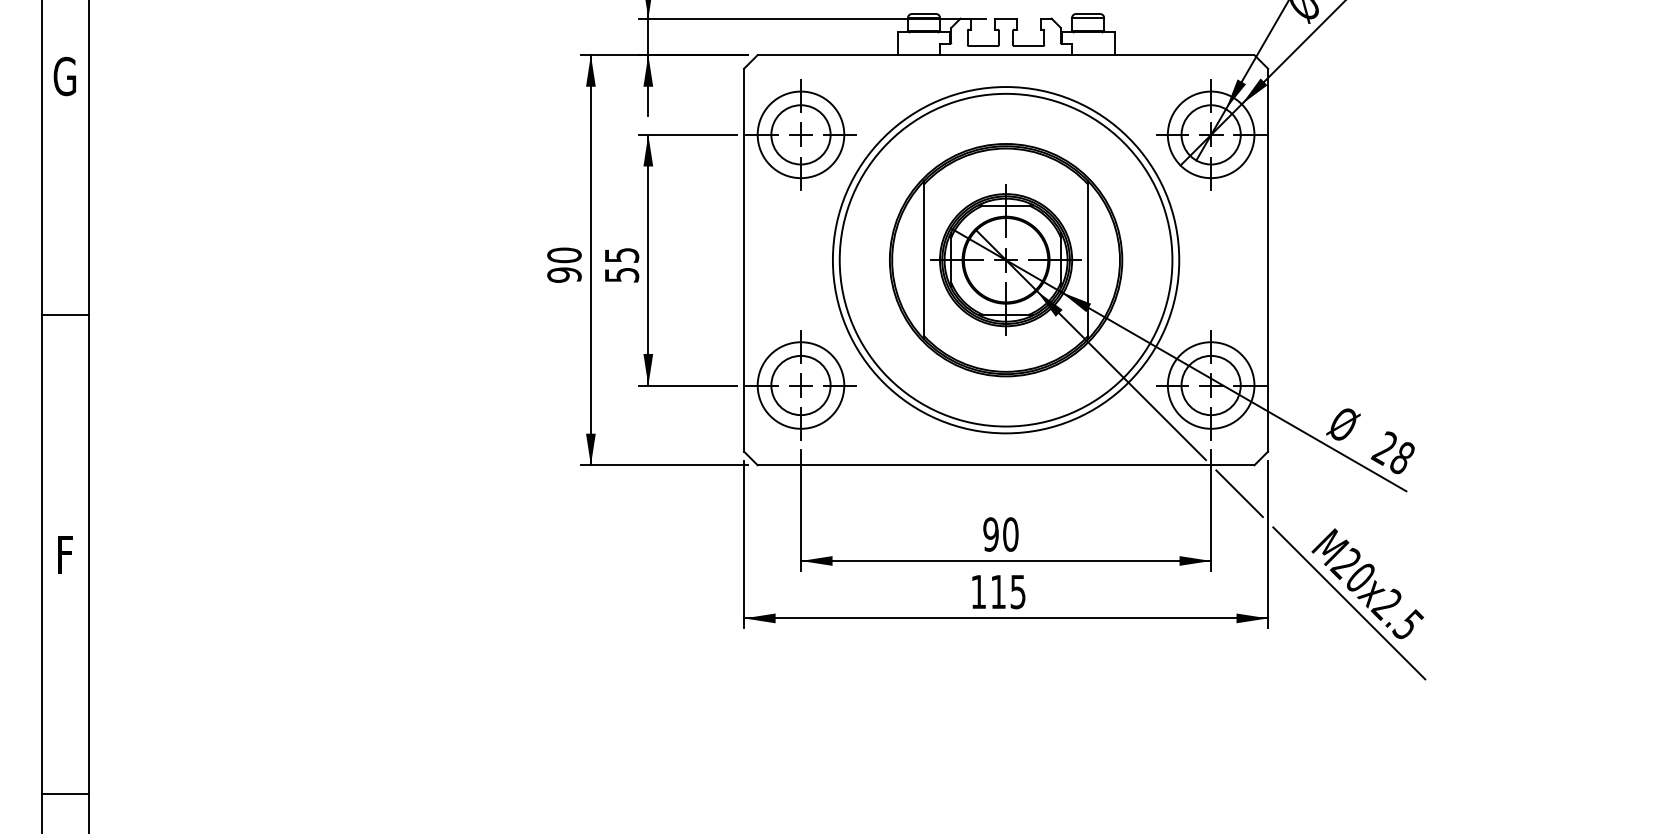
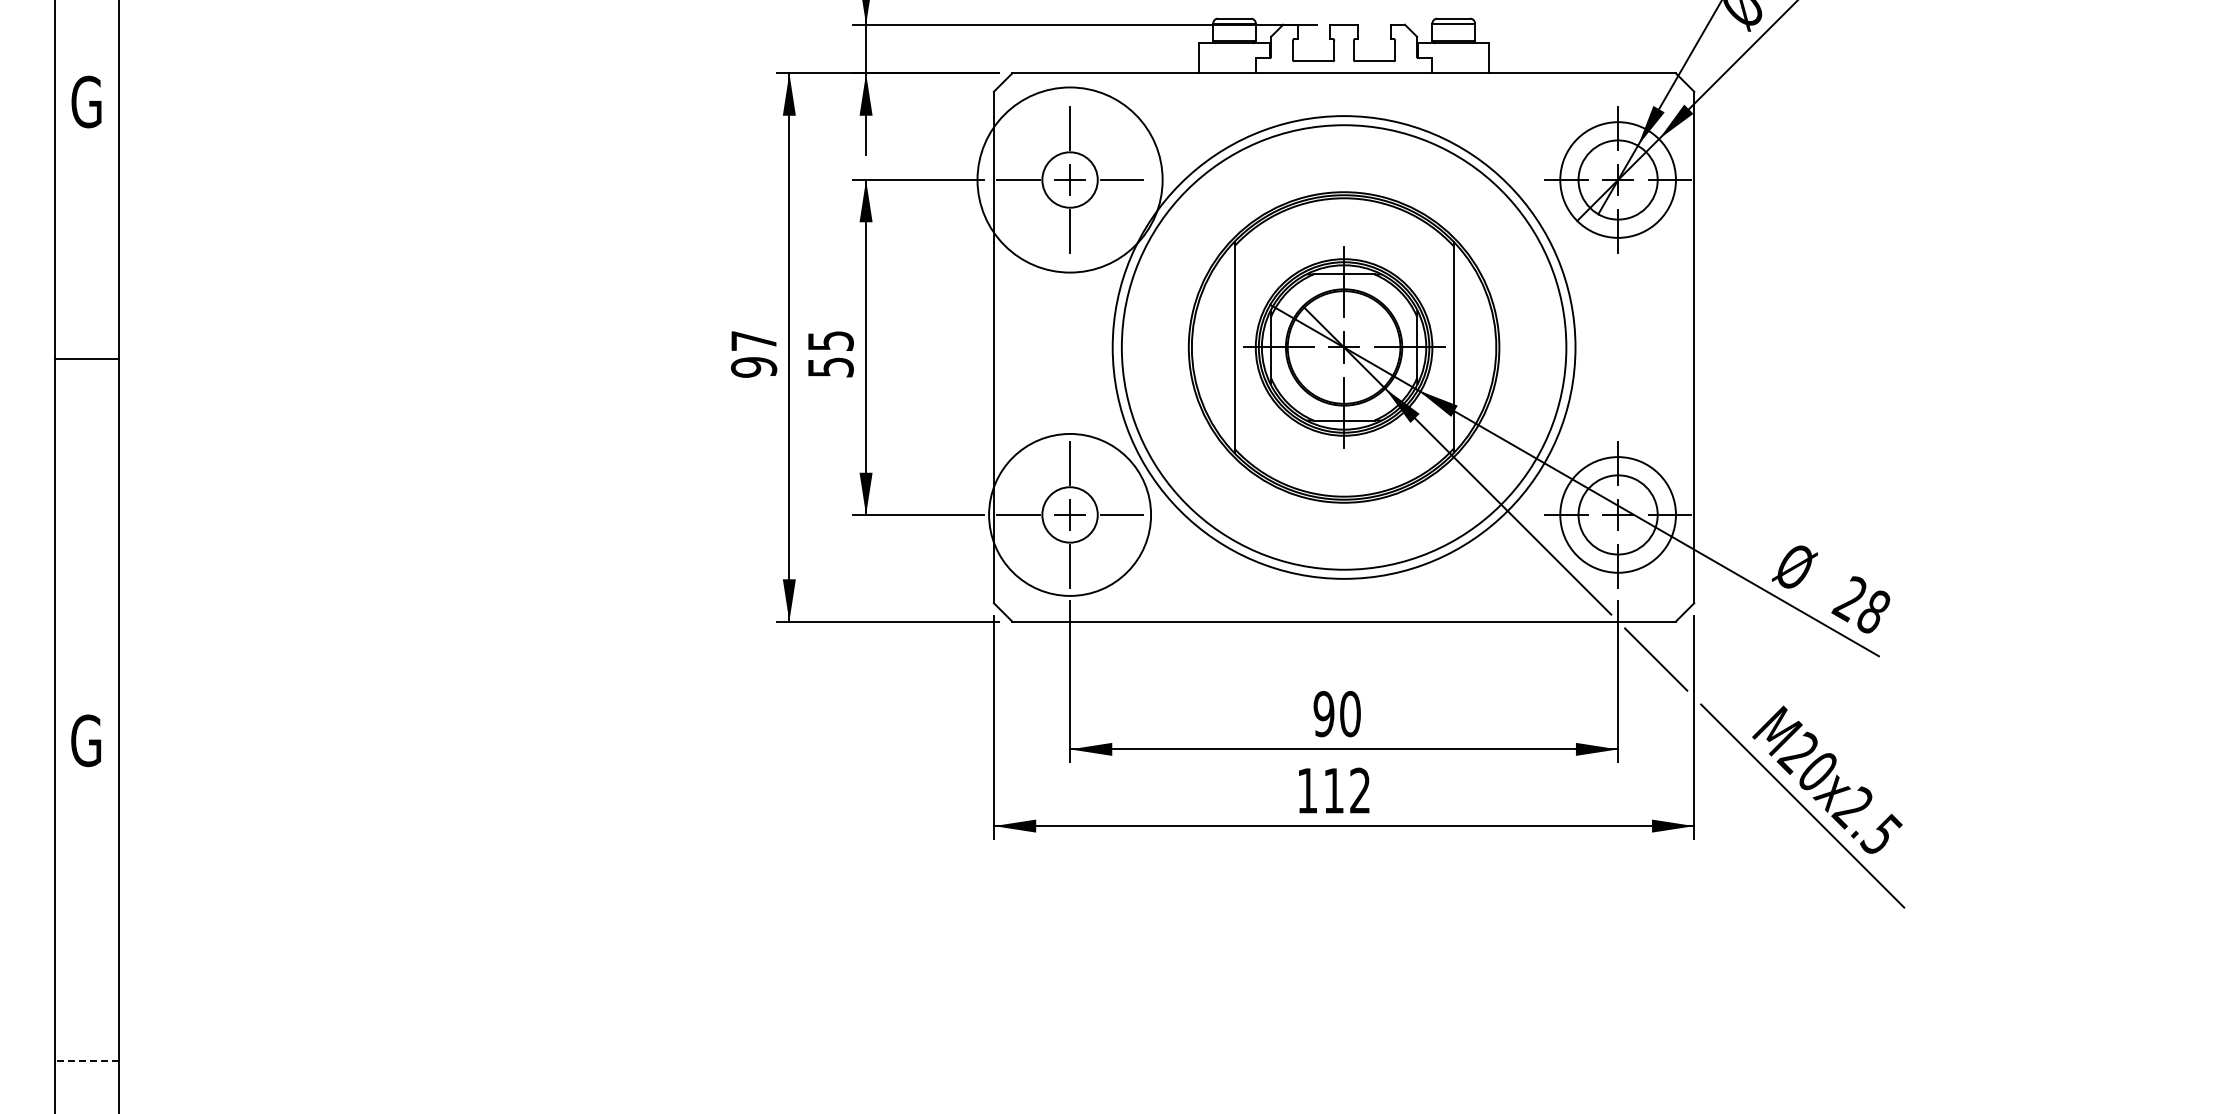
circle: (800, 134) -> (1069, 179), size x0.7
circle: (800, 134) -> (1069, 179), size x1.6
text: (564, 254) -> (754, 340), 90 -> 97
line: (65, 315) -> (87, 359), moved
circle: (800, 385) -> (1069, 514), size x0.7
circle: (800, 385) -> (1069, 514), size x1.4
text: (64, 554) -> (86, 740), F -> G
text: (1017, 591) -> (1359, 790), 115 -> 112
line: (65, 793) -> (87, 1060), solid -> dashed

